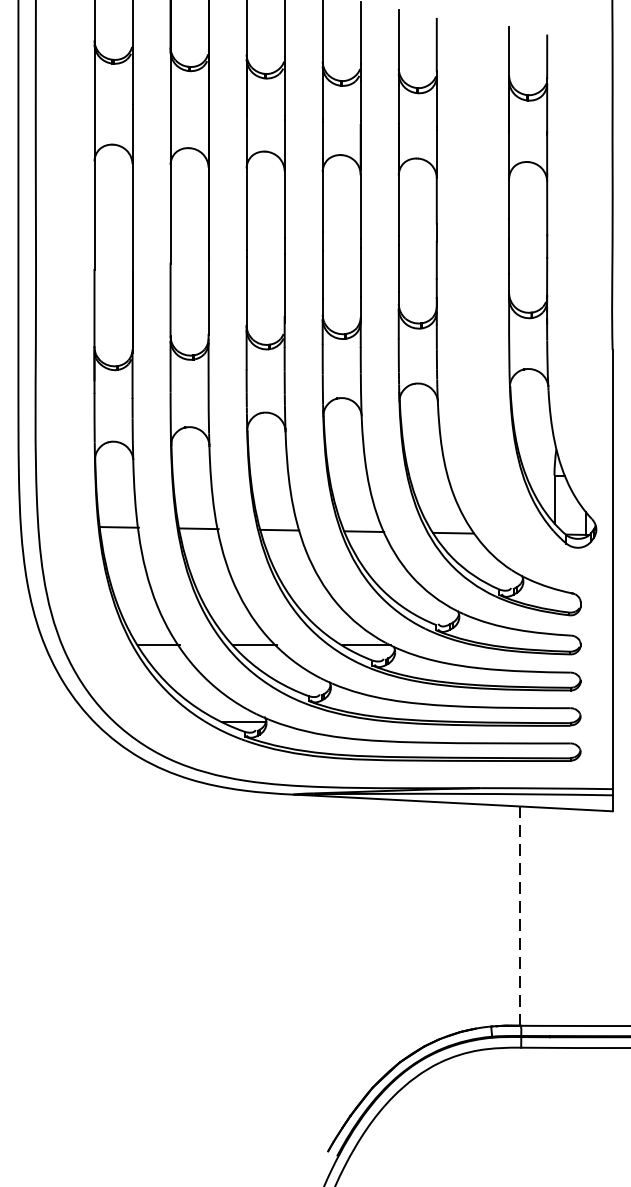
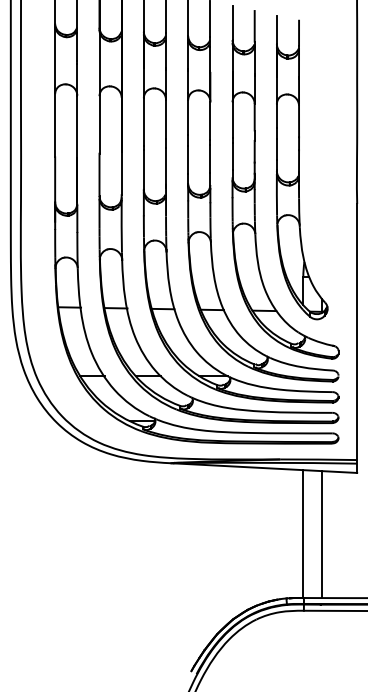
part: (553, 287) -> (302, 167), moved
line: (520, 916) -> (303, 534), dashed -> solid
line: (551, 916) -> (321, 534), added

